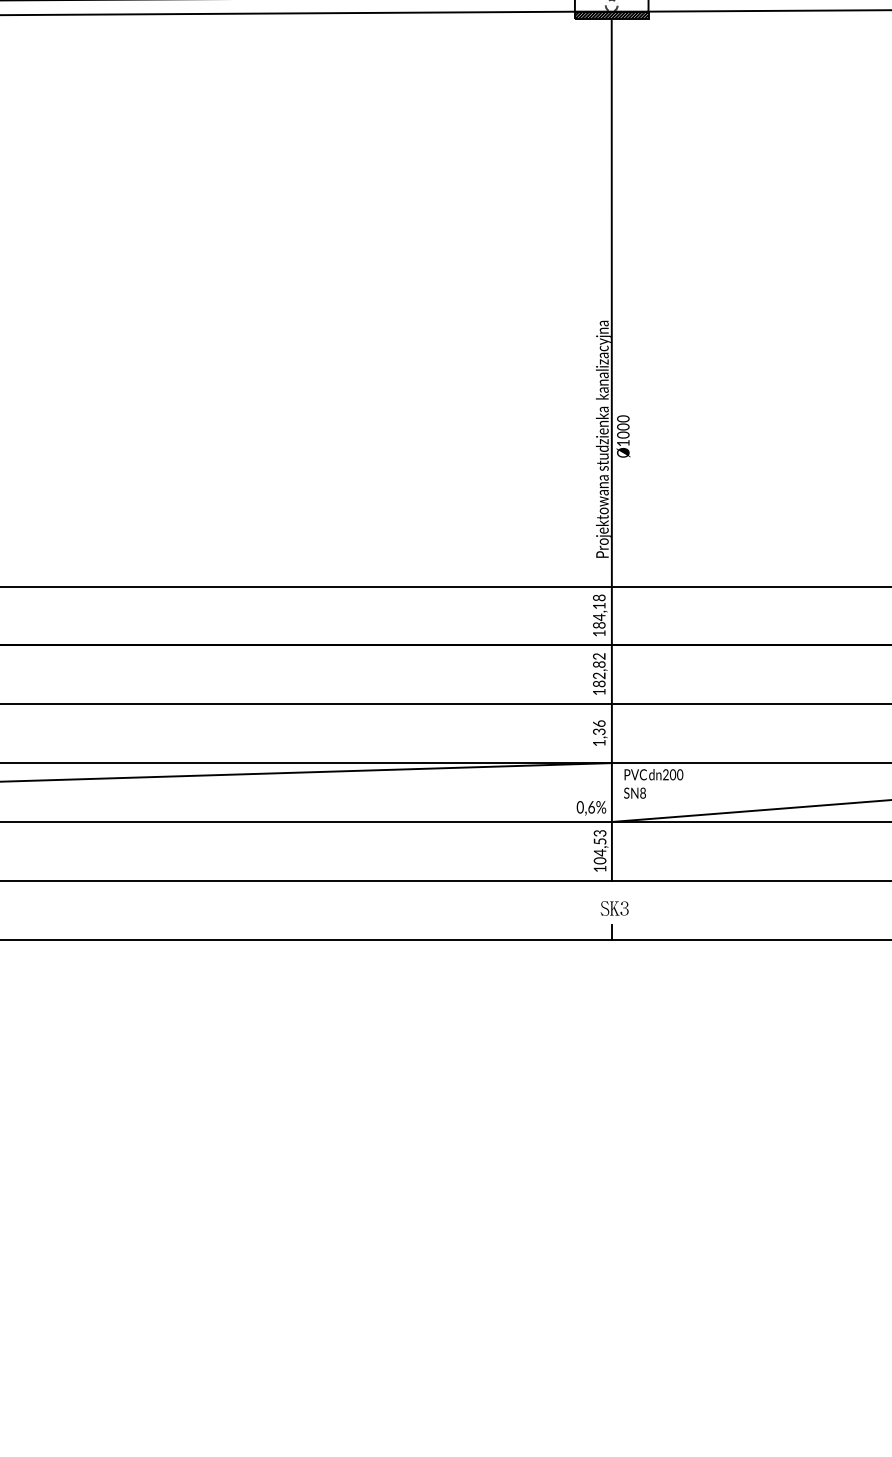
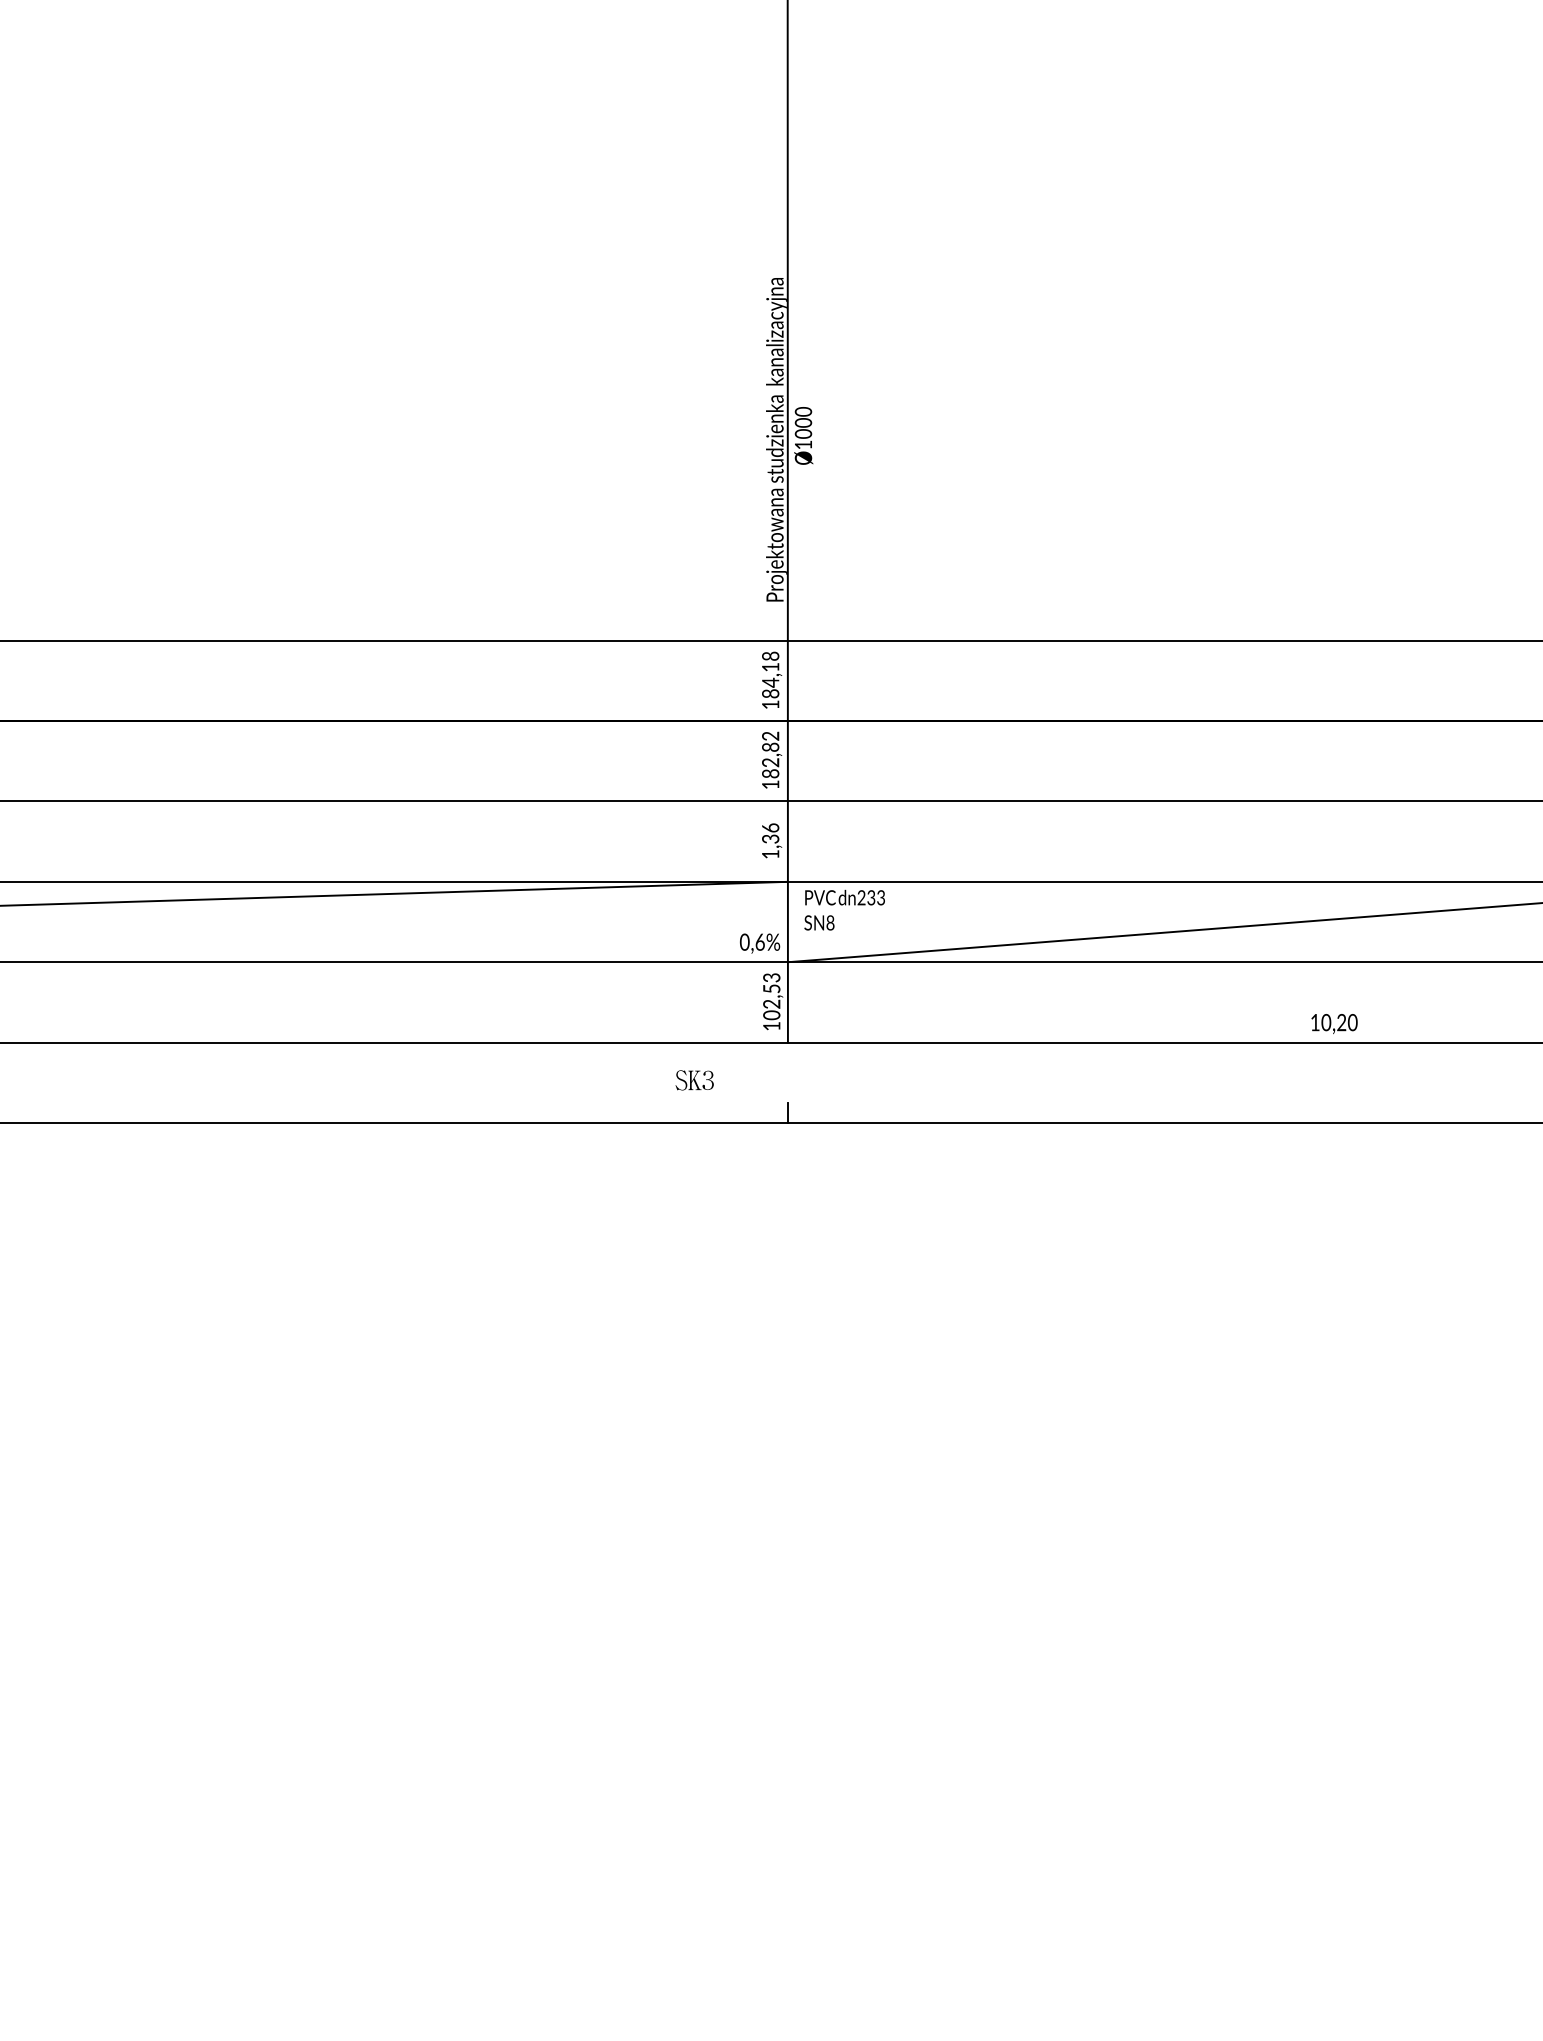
text: (676, 774) -> (876, 897), dn200 -> dn233
text: (599, 852) -> (771, 1004), 104,53 -> 102,53
text: (614, 908) -> (694, 1080), moved

